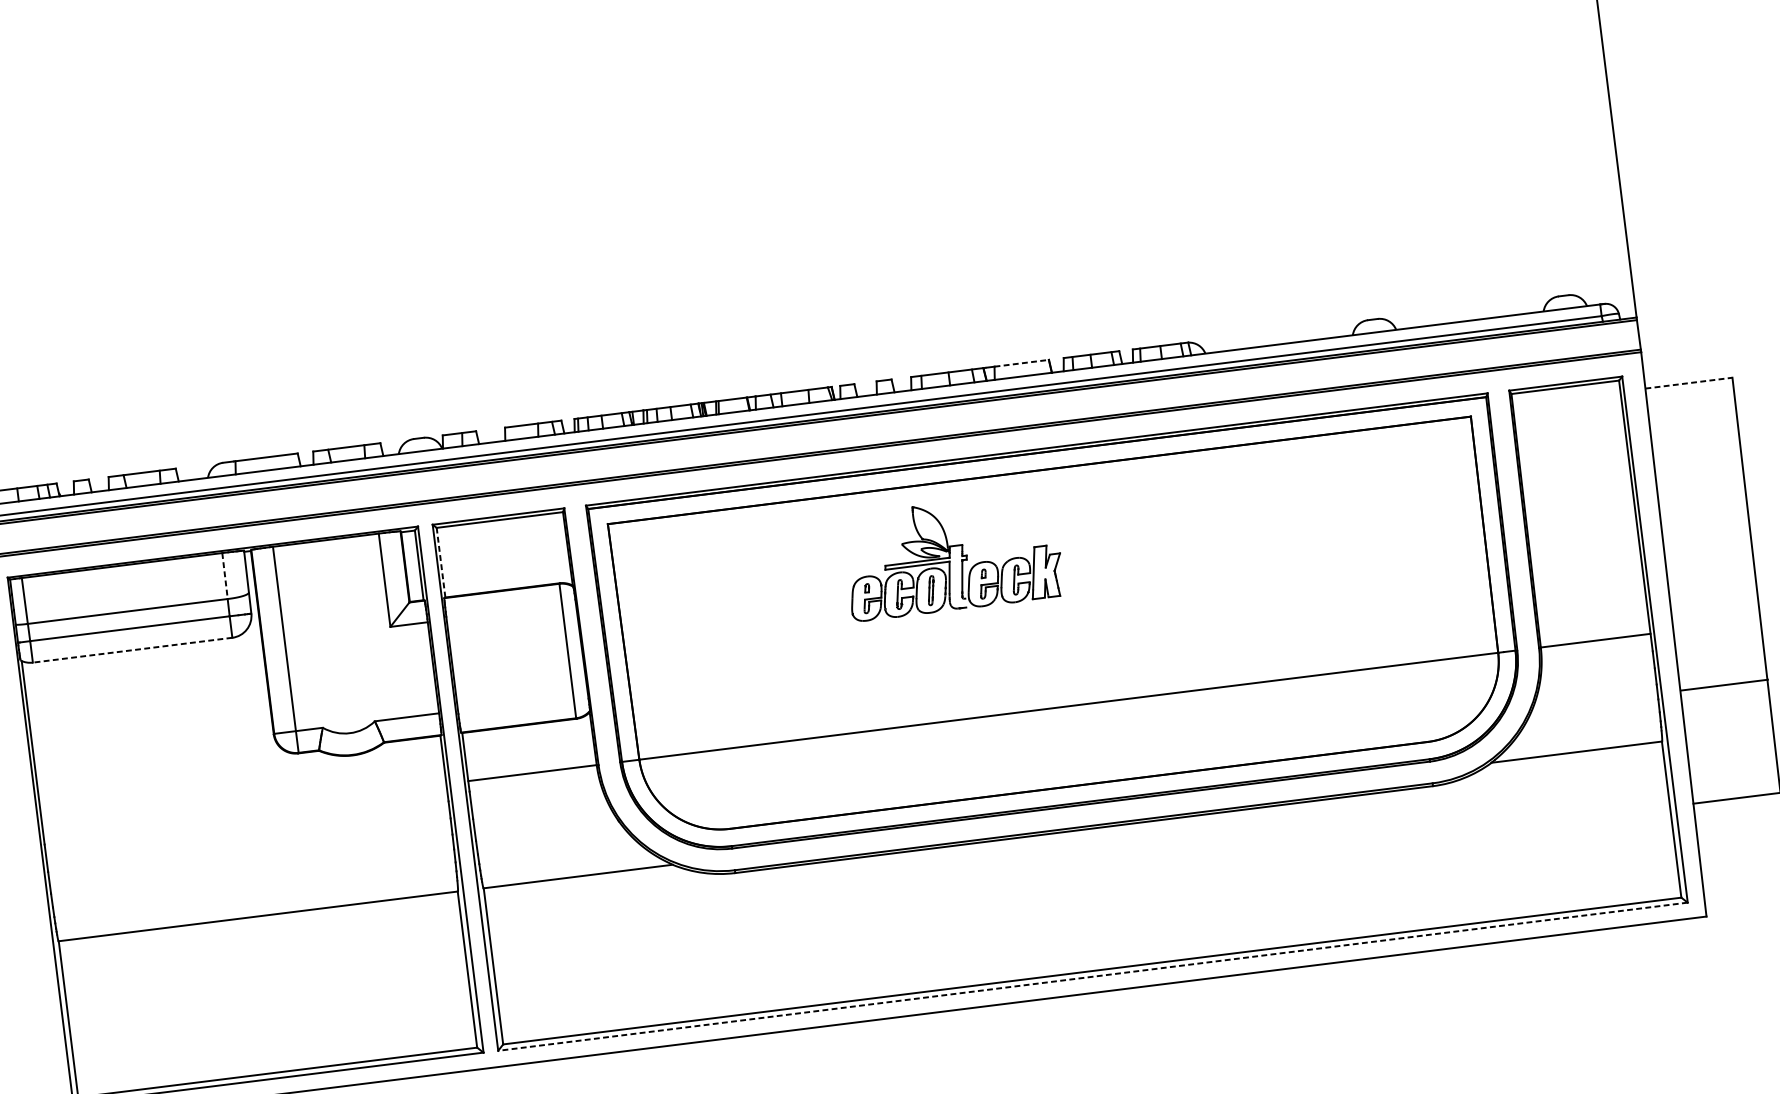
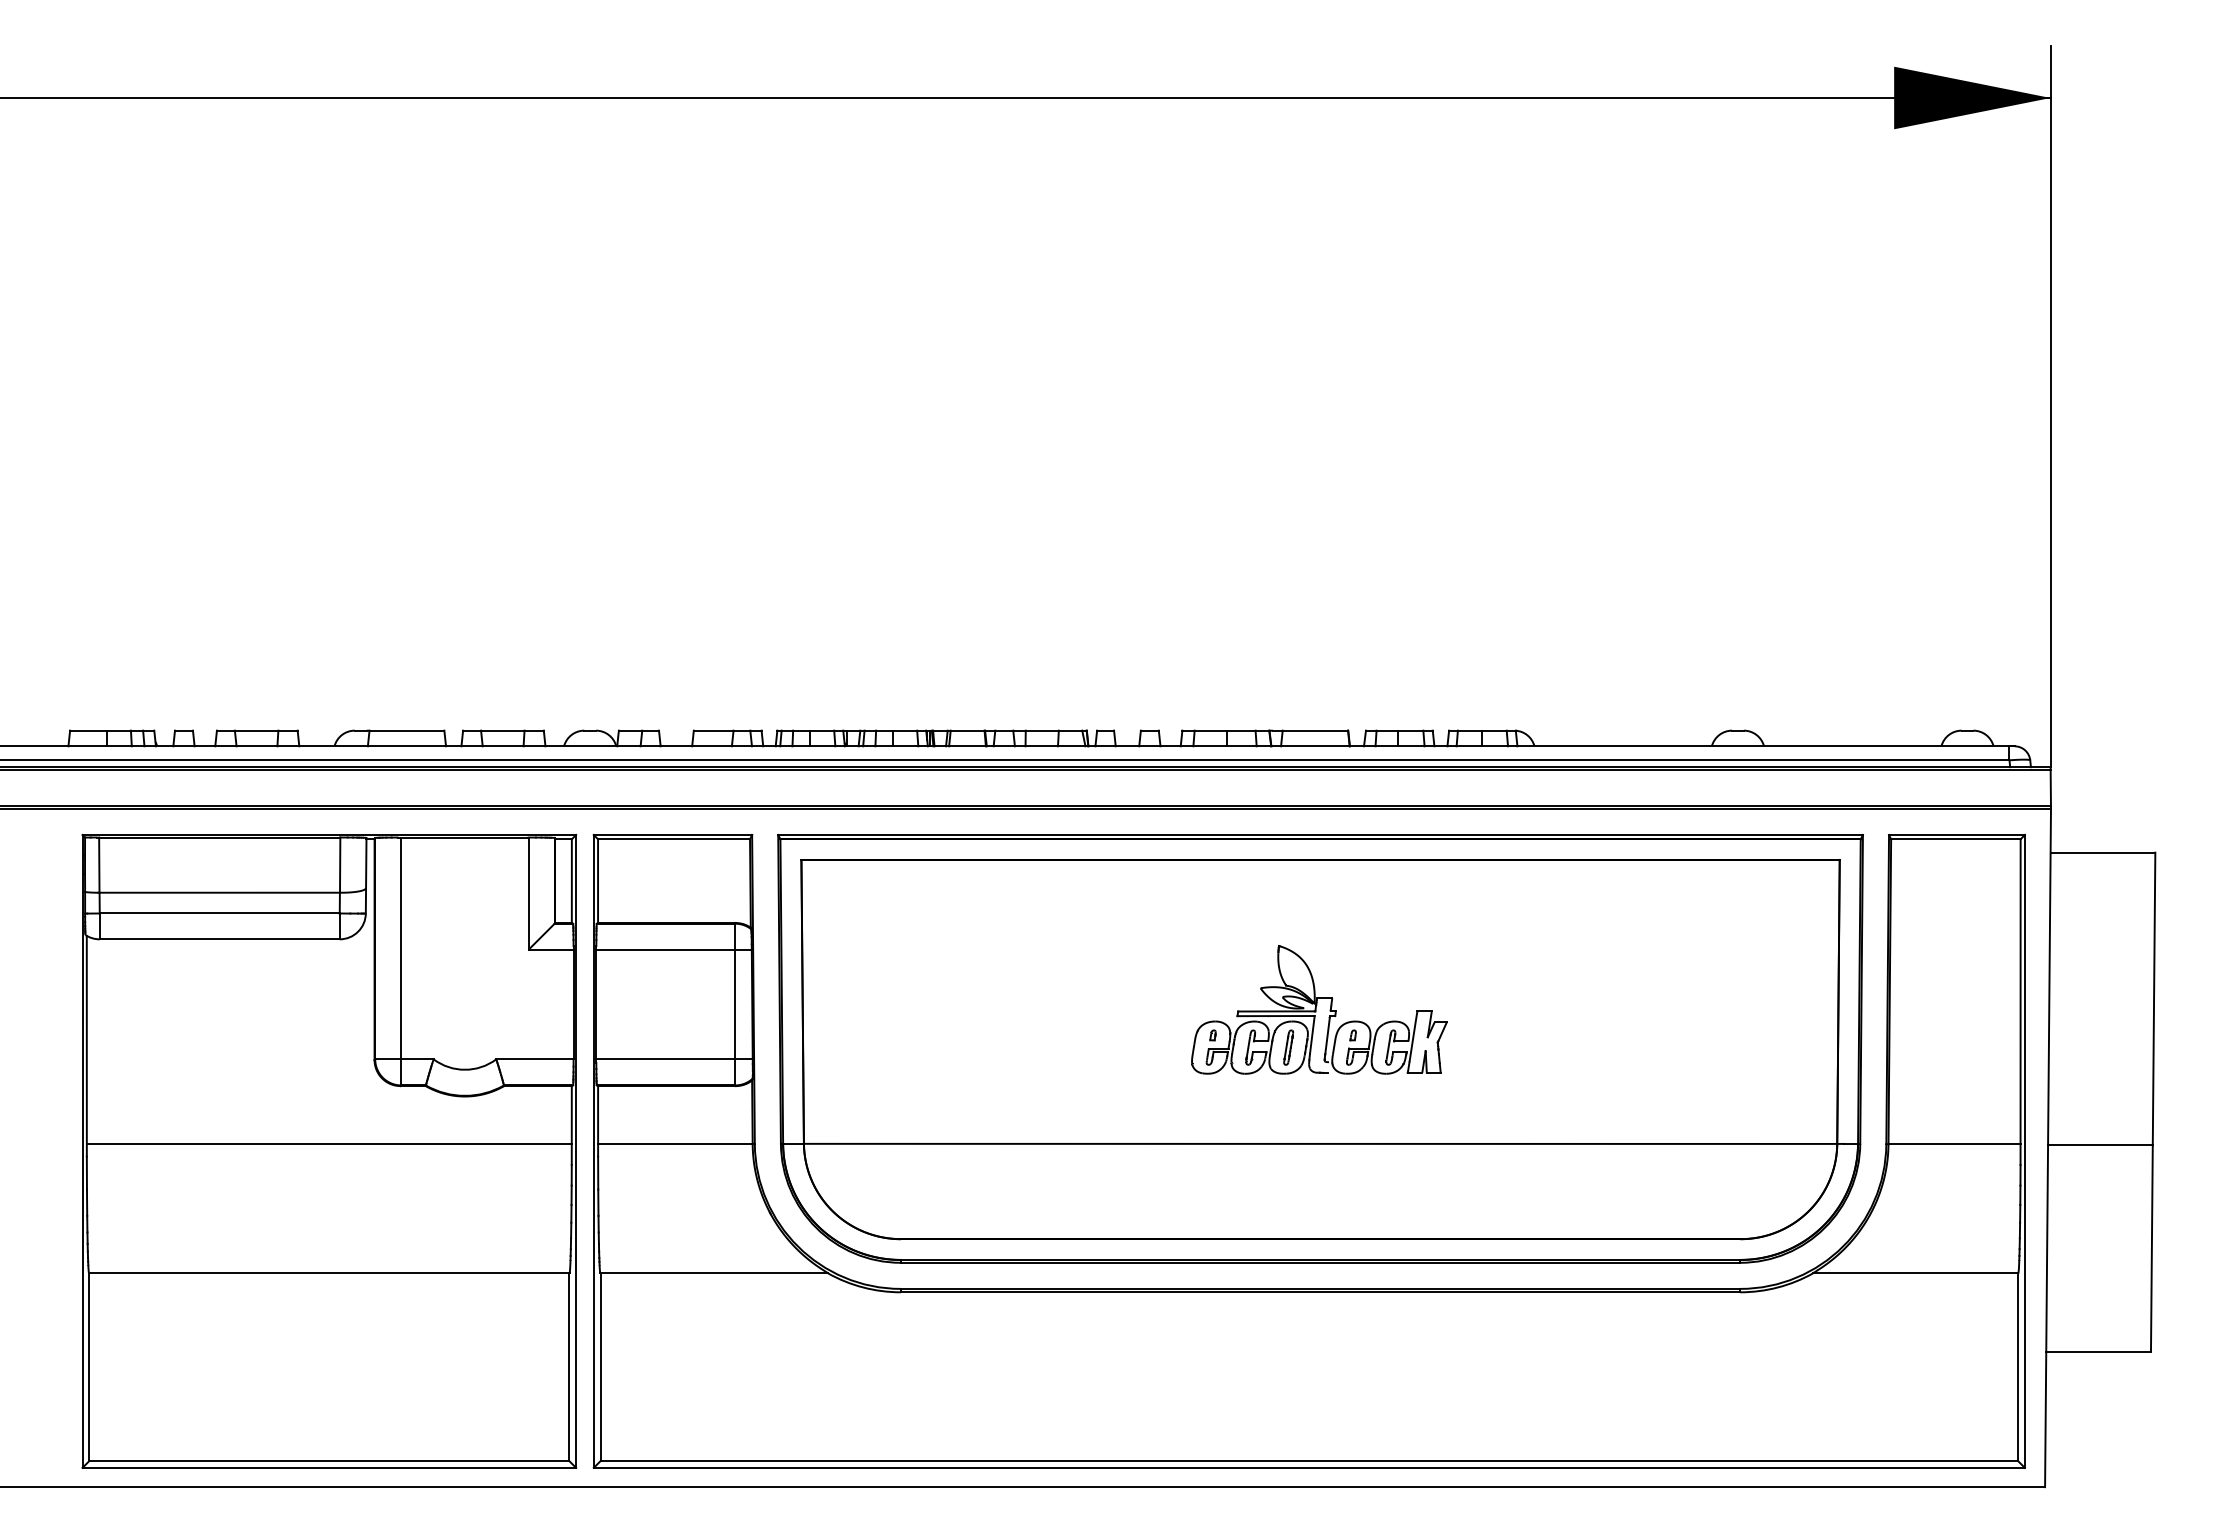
line: (1021, 363) -> (1315, 730), dashed -> solid
line: (1689, 383) -> (2103, 852), dashed -> solid
part: (952, 555) -> (1319, 1009), moved
line: (441, 562) -> (598, 881), dashed -> solid
line: (225, 576) -> (340, 865), dashed -> solid
line: (510, 611) -> (673, 949), added
line: (132, 650) -> (219, 939), dashed -> solid
line: (1724, 685) -> (2100, 1144), moved
line: (523, 703) -> (674, 1059), added
line: (244, 808) -> (328, 1143), added
line: (1093, 976) -> (1309, 1467), dashed -> solid

